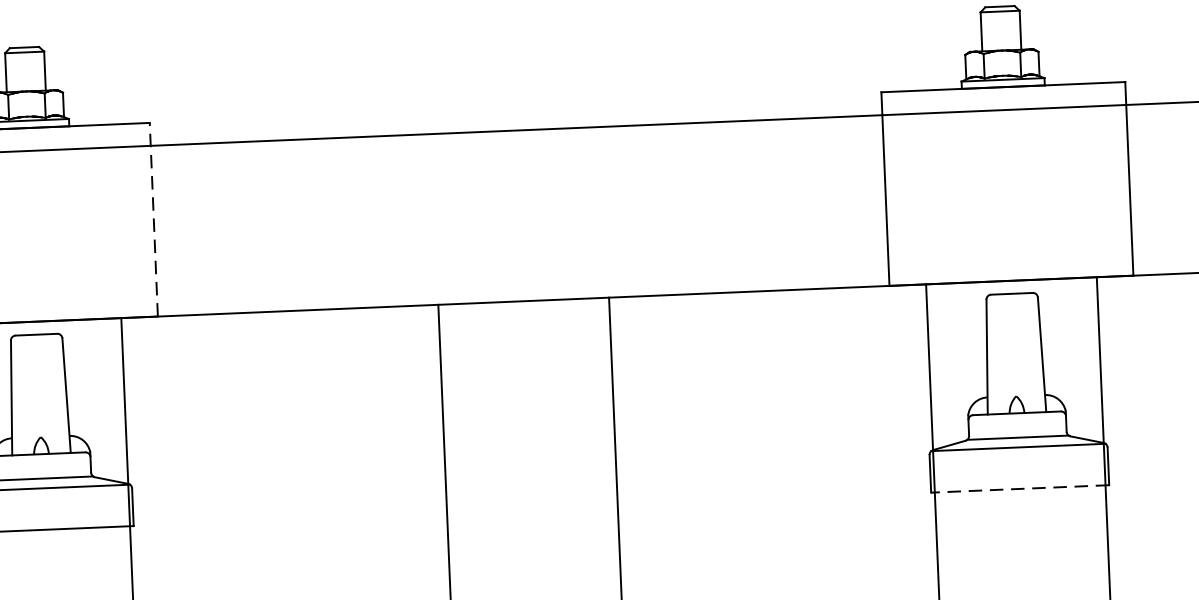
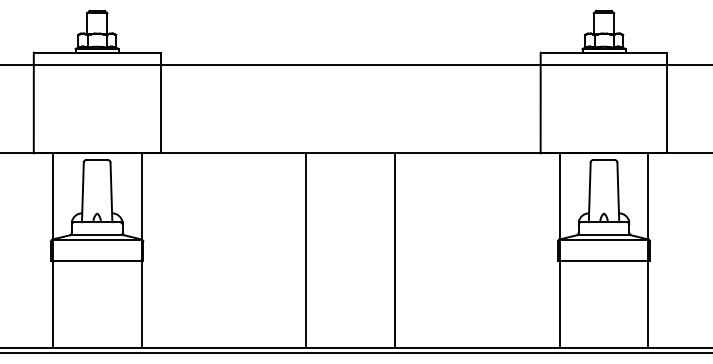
line: (153, 218) -> (160, 102), dashed -> solid
line: (1019, 488) -> (603, 261), dashed -> solid

